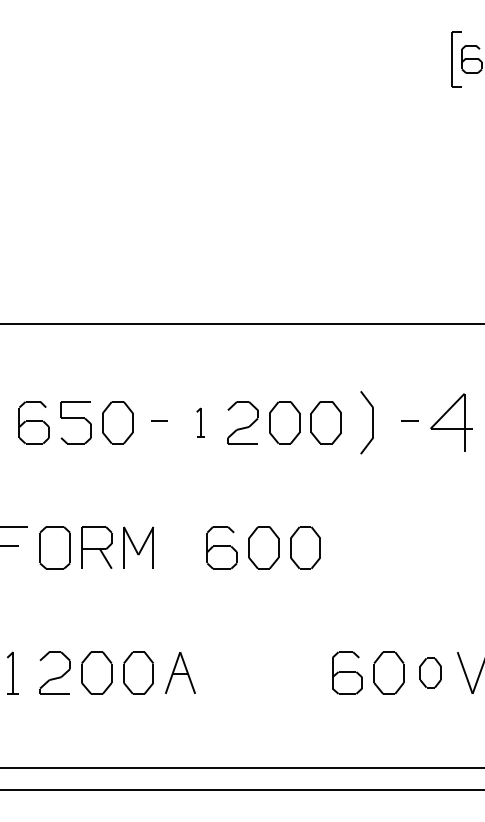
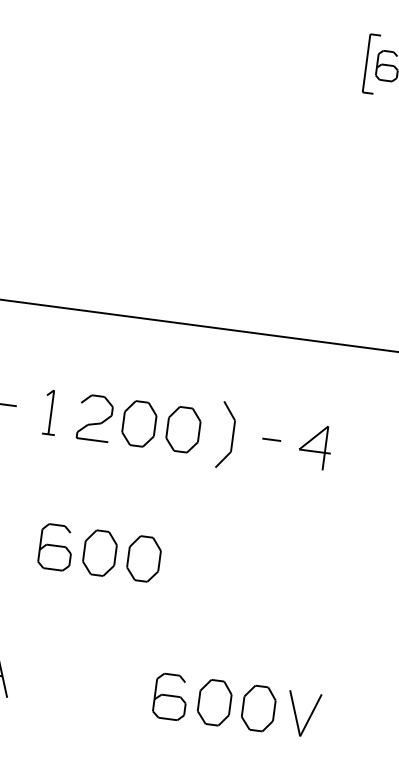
part: (200, 422) -> (50, 411), size x1.43
part: (451, 422) -> (315, 446), size x0.71
part: (430, 672) -> (258, 707), size x1.43

